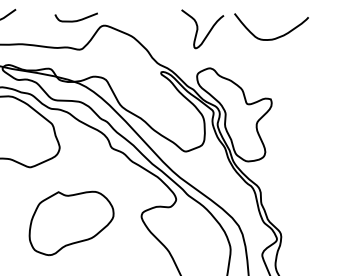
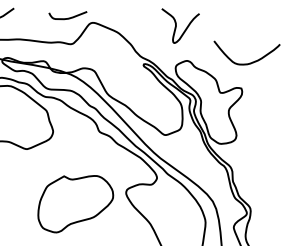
curve: (274, 37) -> (249, 62), moved
part: (71, 223) -> (75, 204), moved

